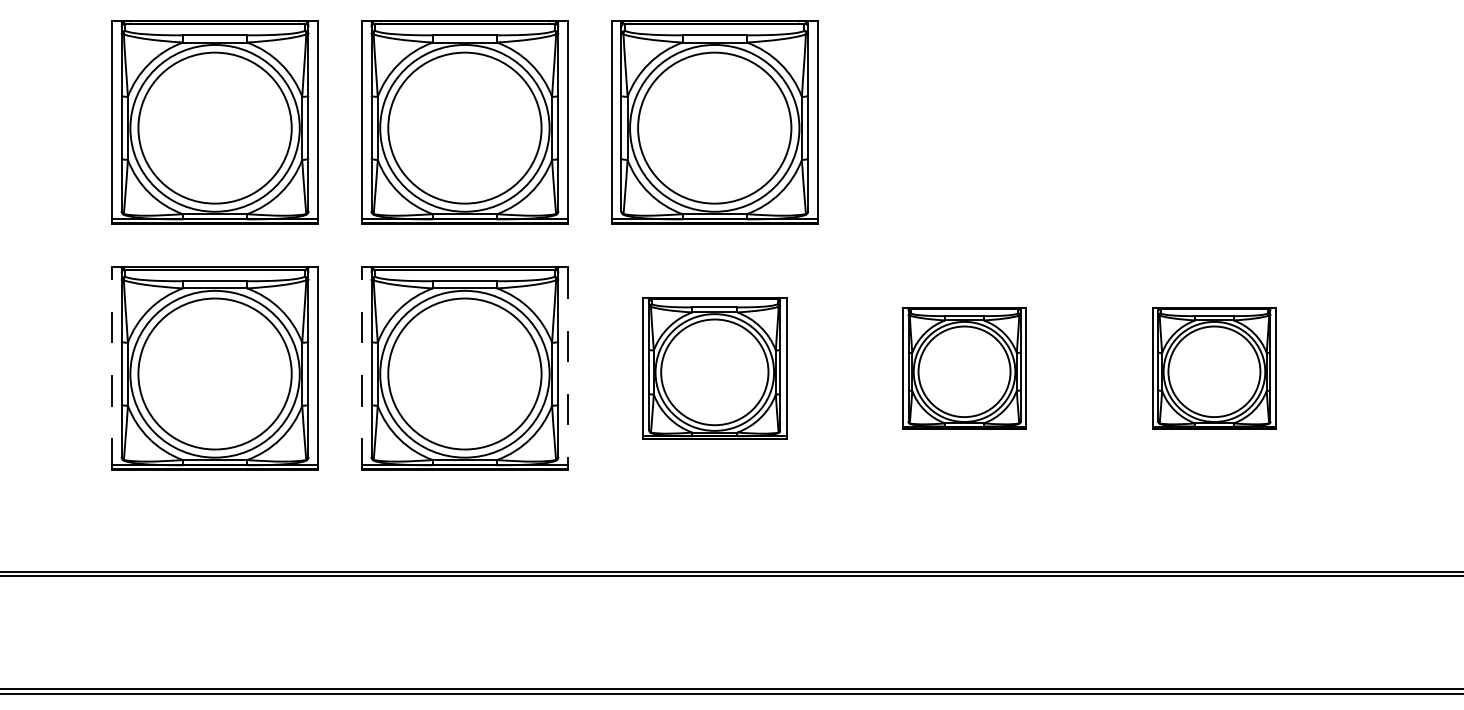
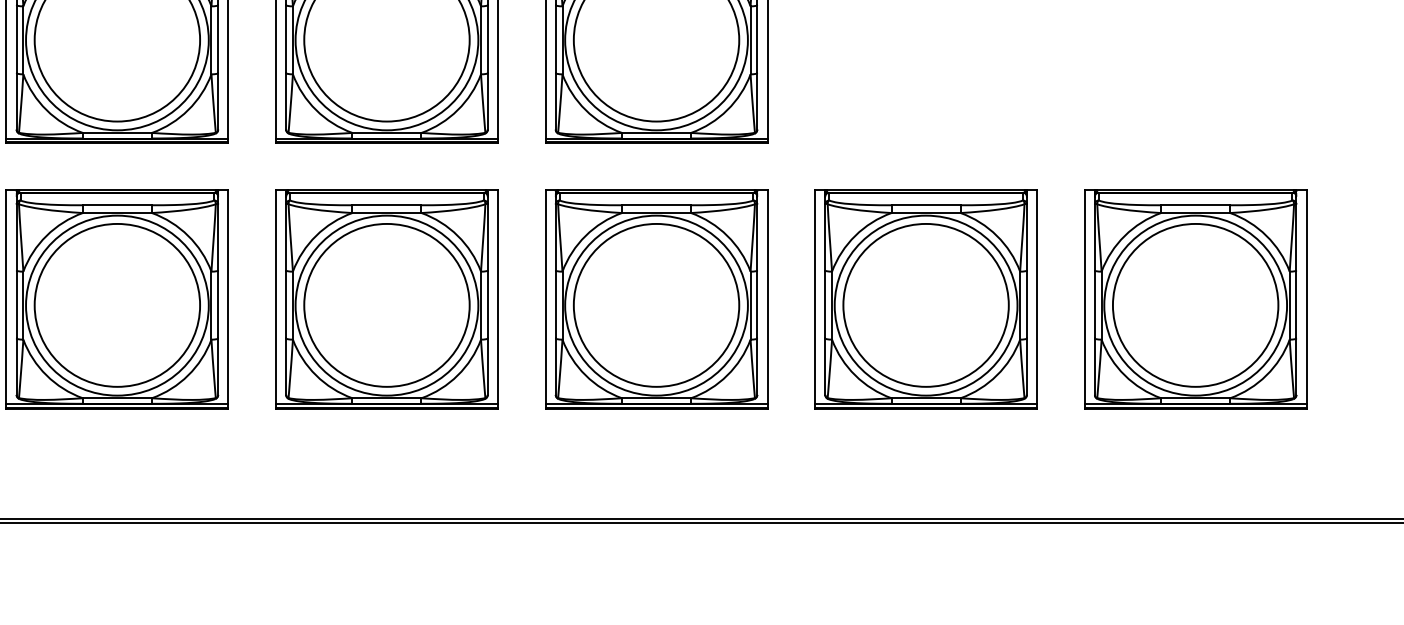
line: (112, 368) -> (6, 299), dashed -> solid
line: (362, 368) -> (276, 299), dashed -> solid
part: (714, 368) -> (656, 299), size x1.43
part: (964, 368) -> (926, 299), size x1.67
part: (1214, 368) -> (1195, 299), size x1.67
line: (567, 369) -> (497, 300), dashed -> solid

